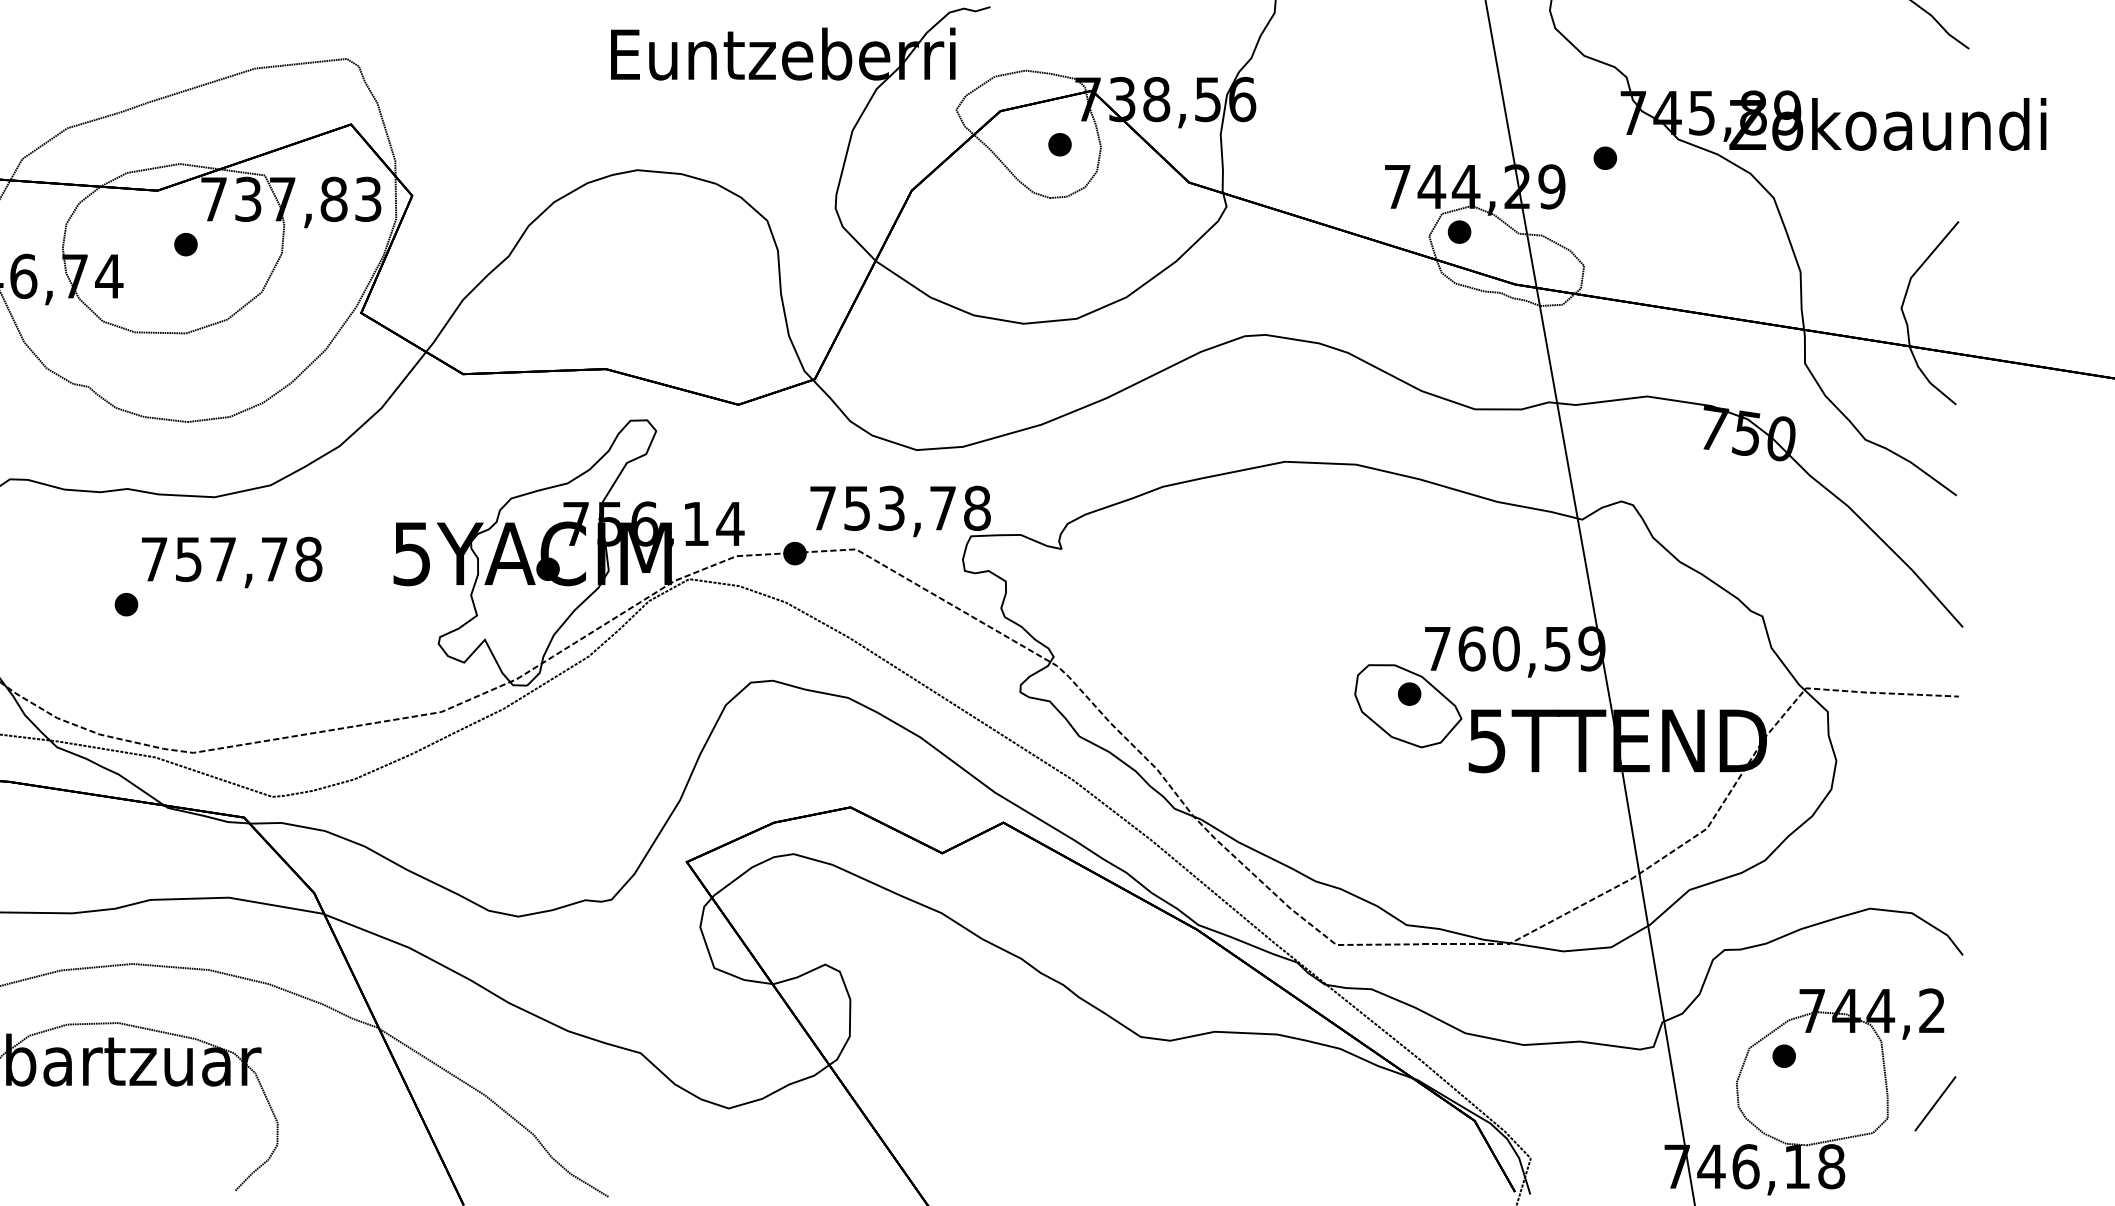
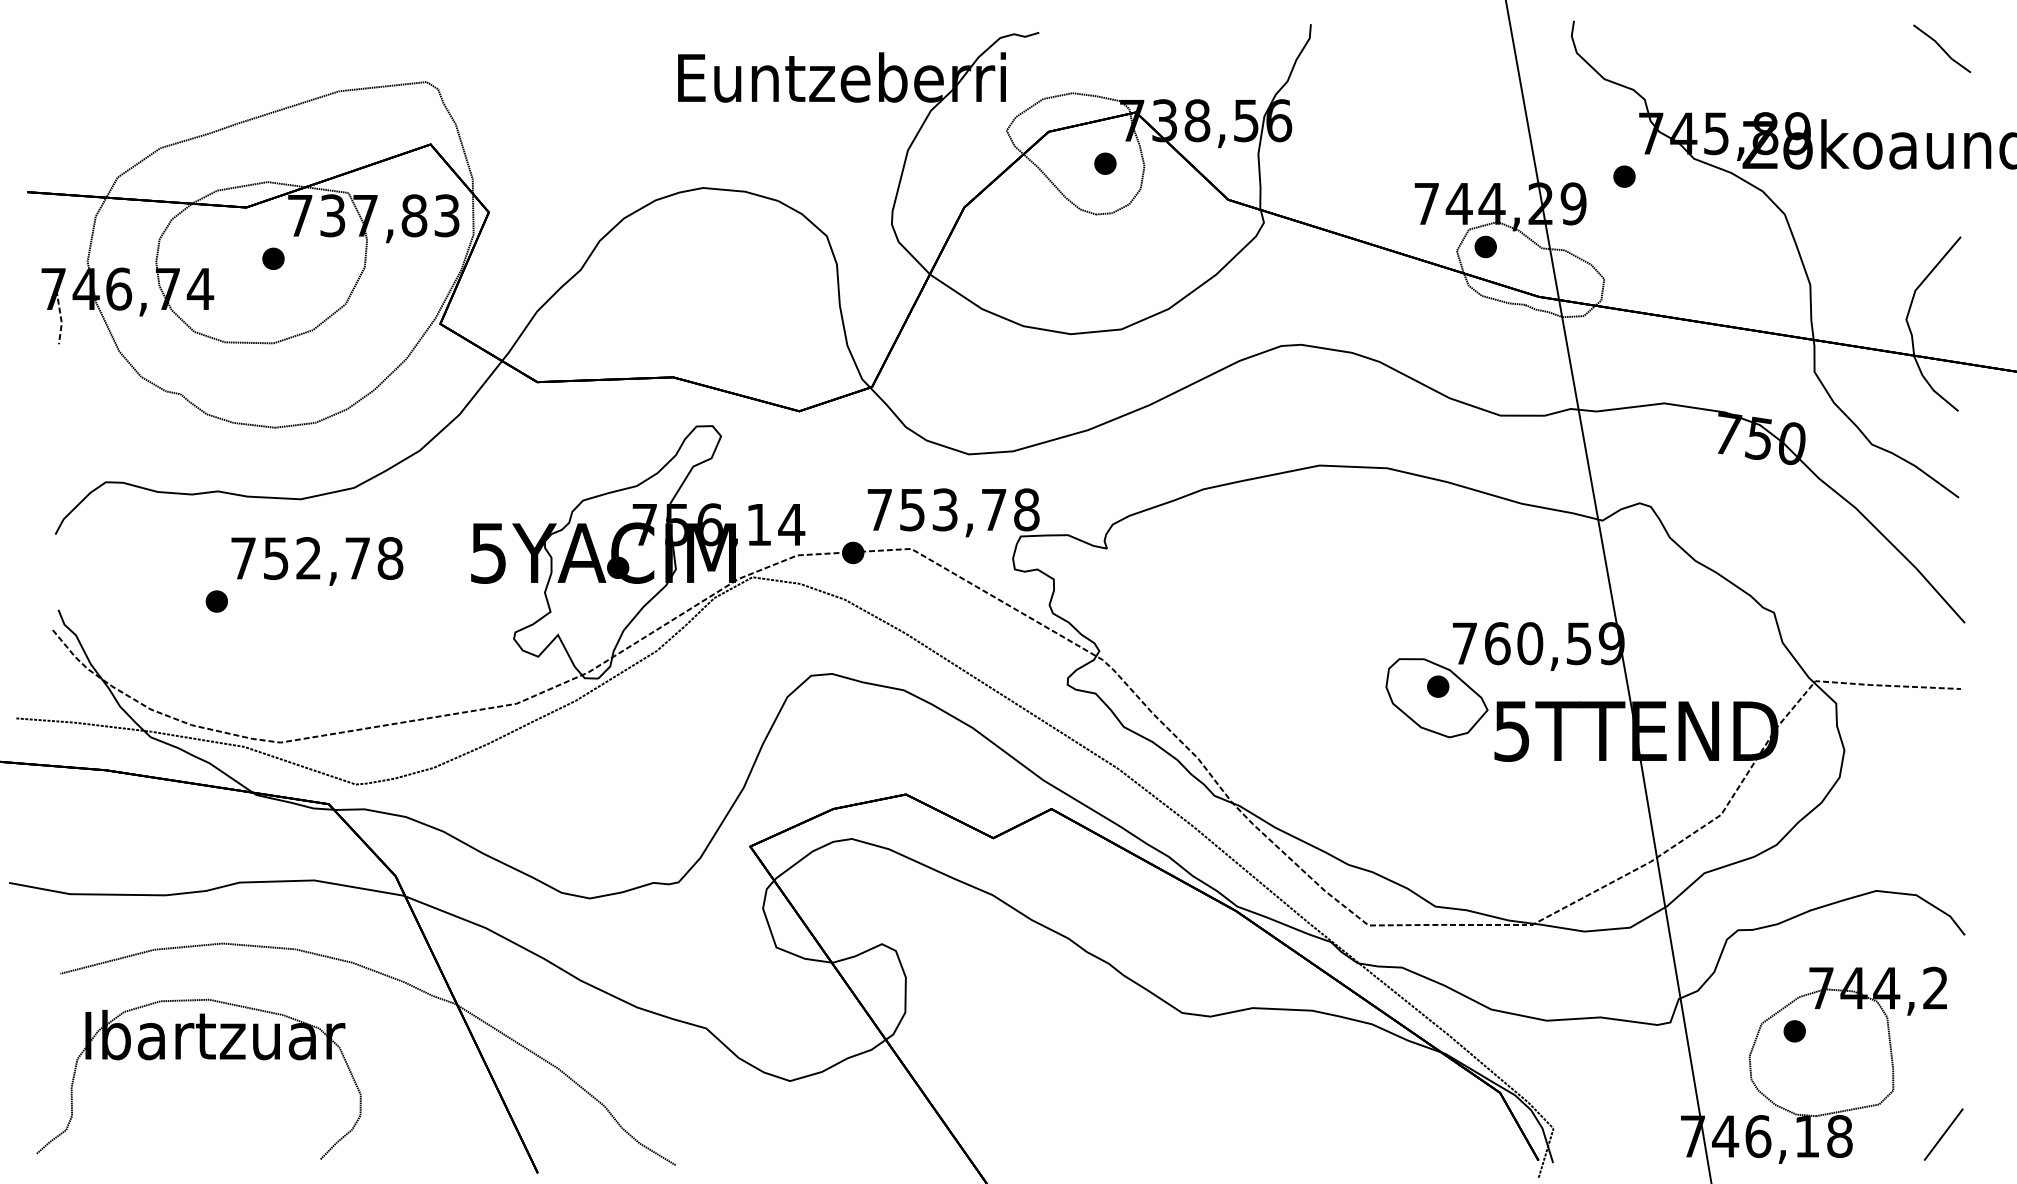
text: (222, 559) -> (308, 558), 757,78 -> 752,78
line: (1935, 1103) -> (1943, 1134), moved

